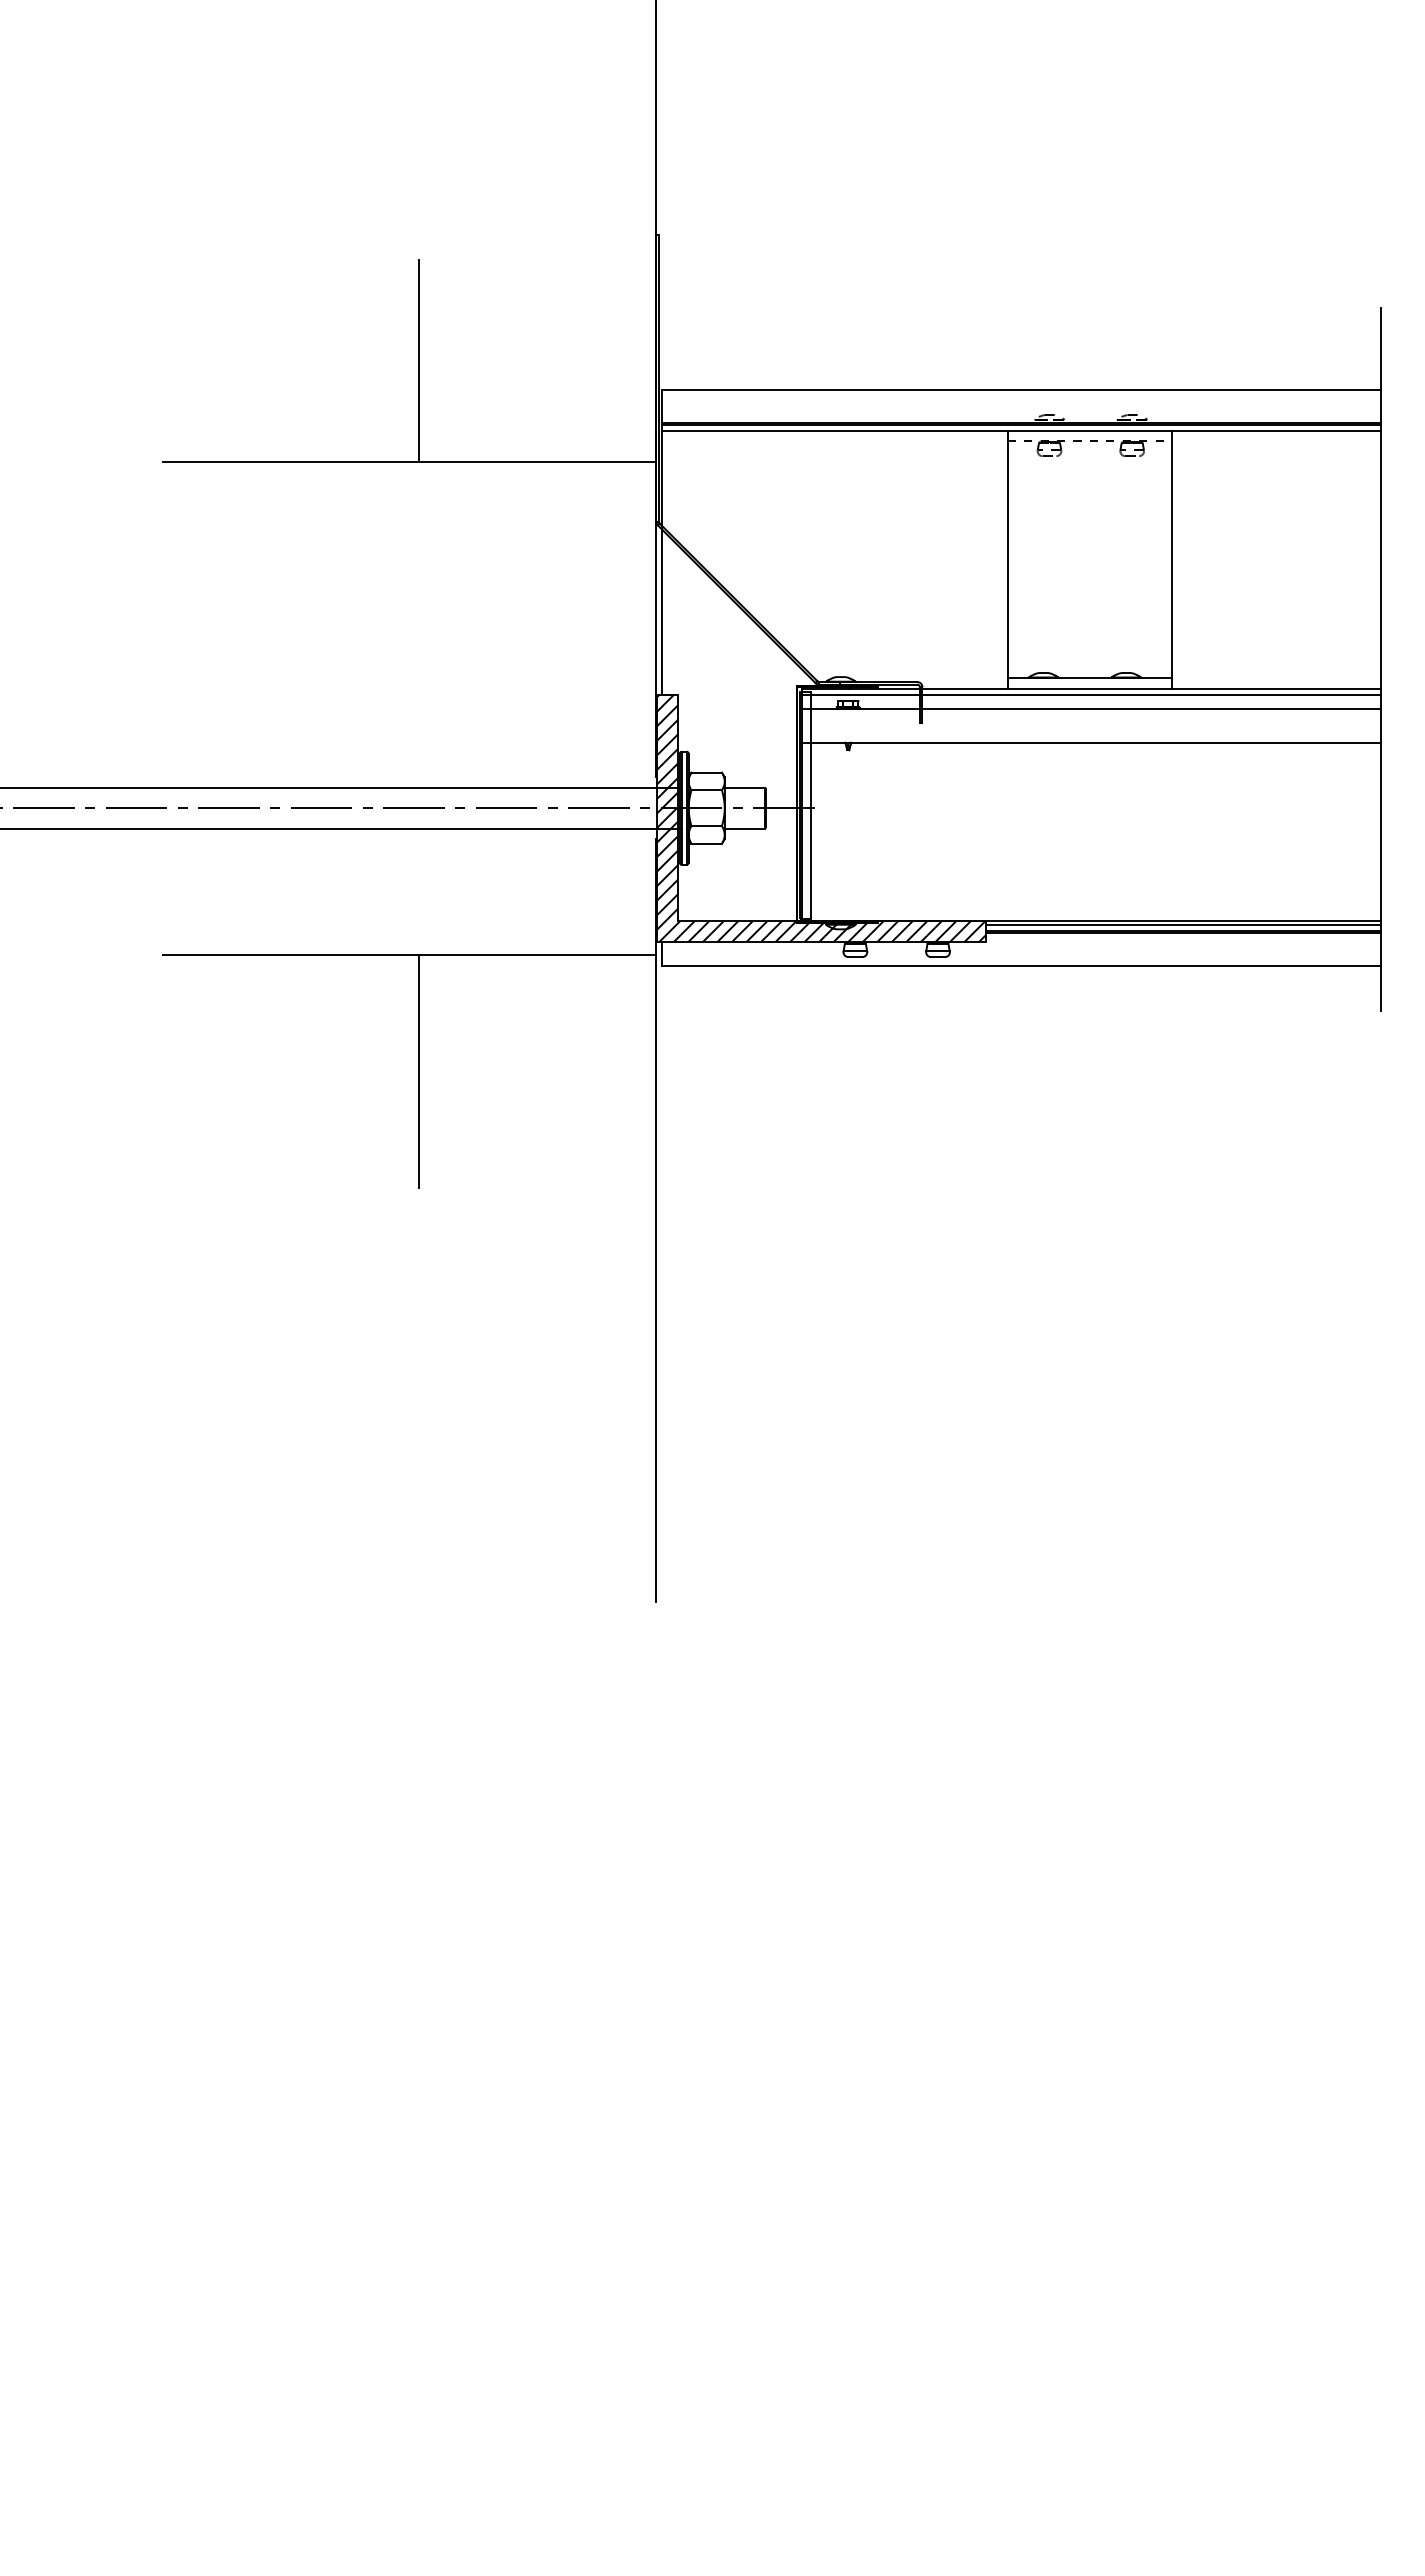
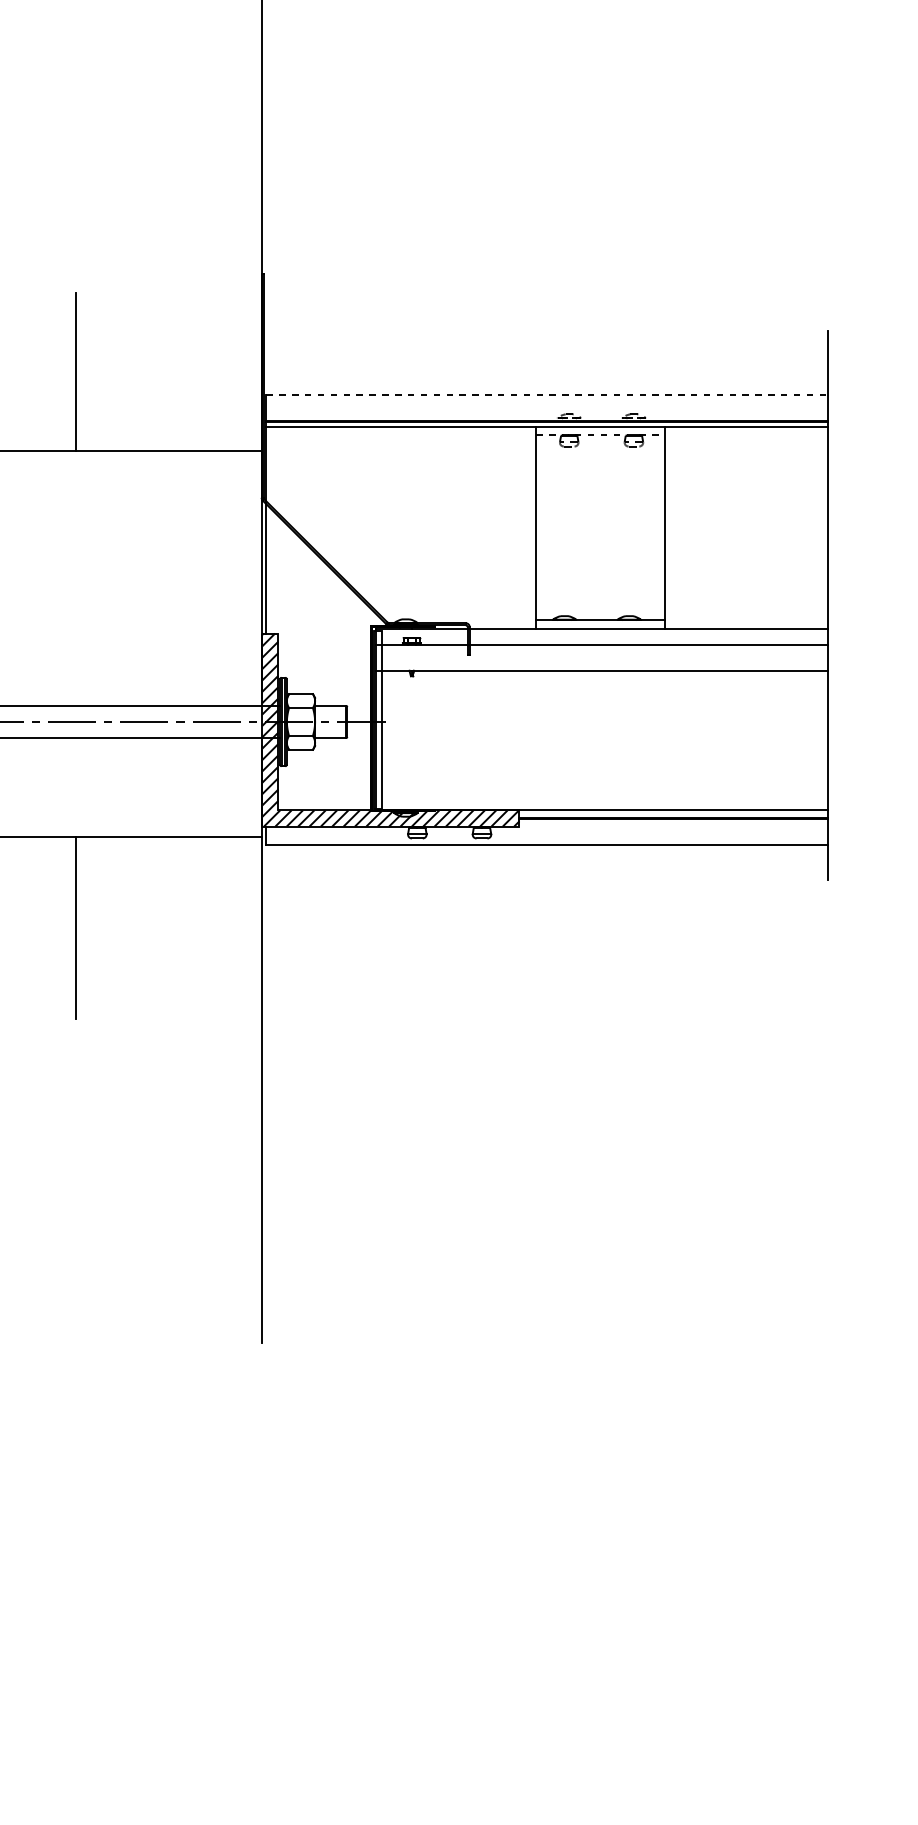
line: (1022, 390) -> (548, 395), solid -> dashed
line: (1090, 695) -> (601, 633), removed
line: (1182, 924) -> (673, 812), removed

